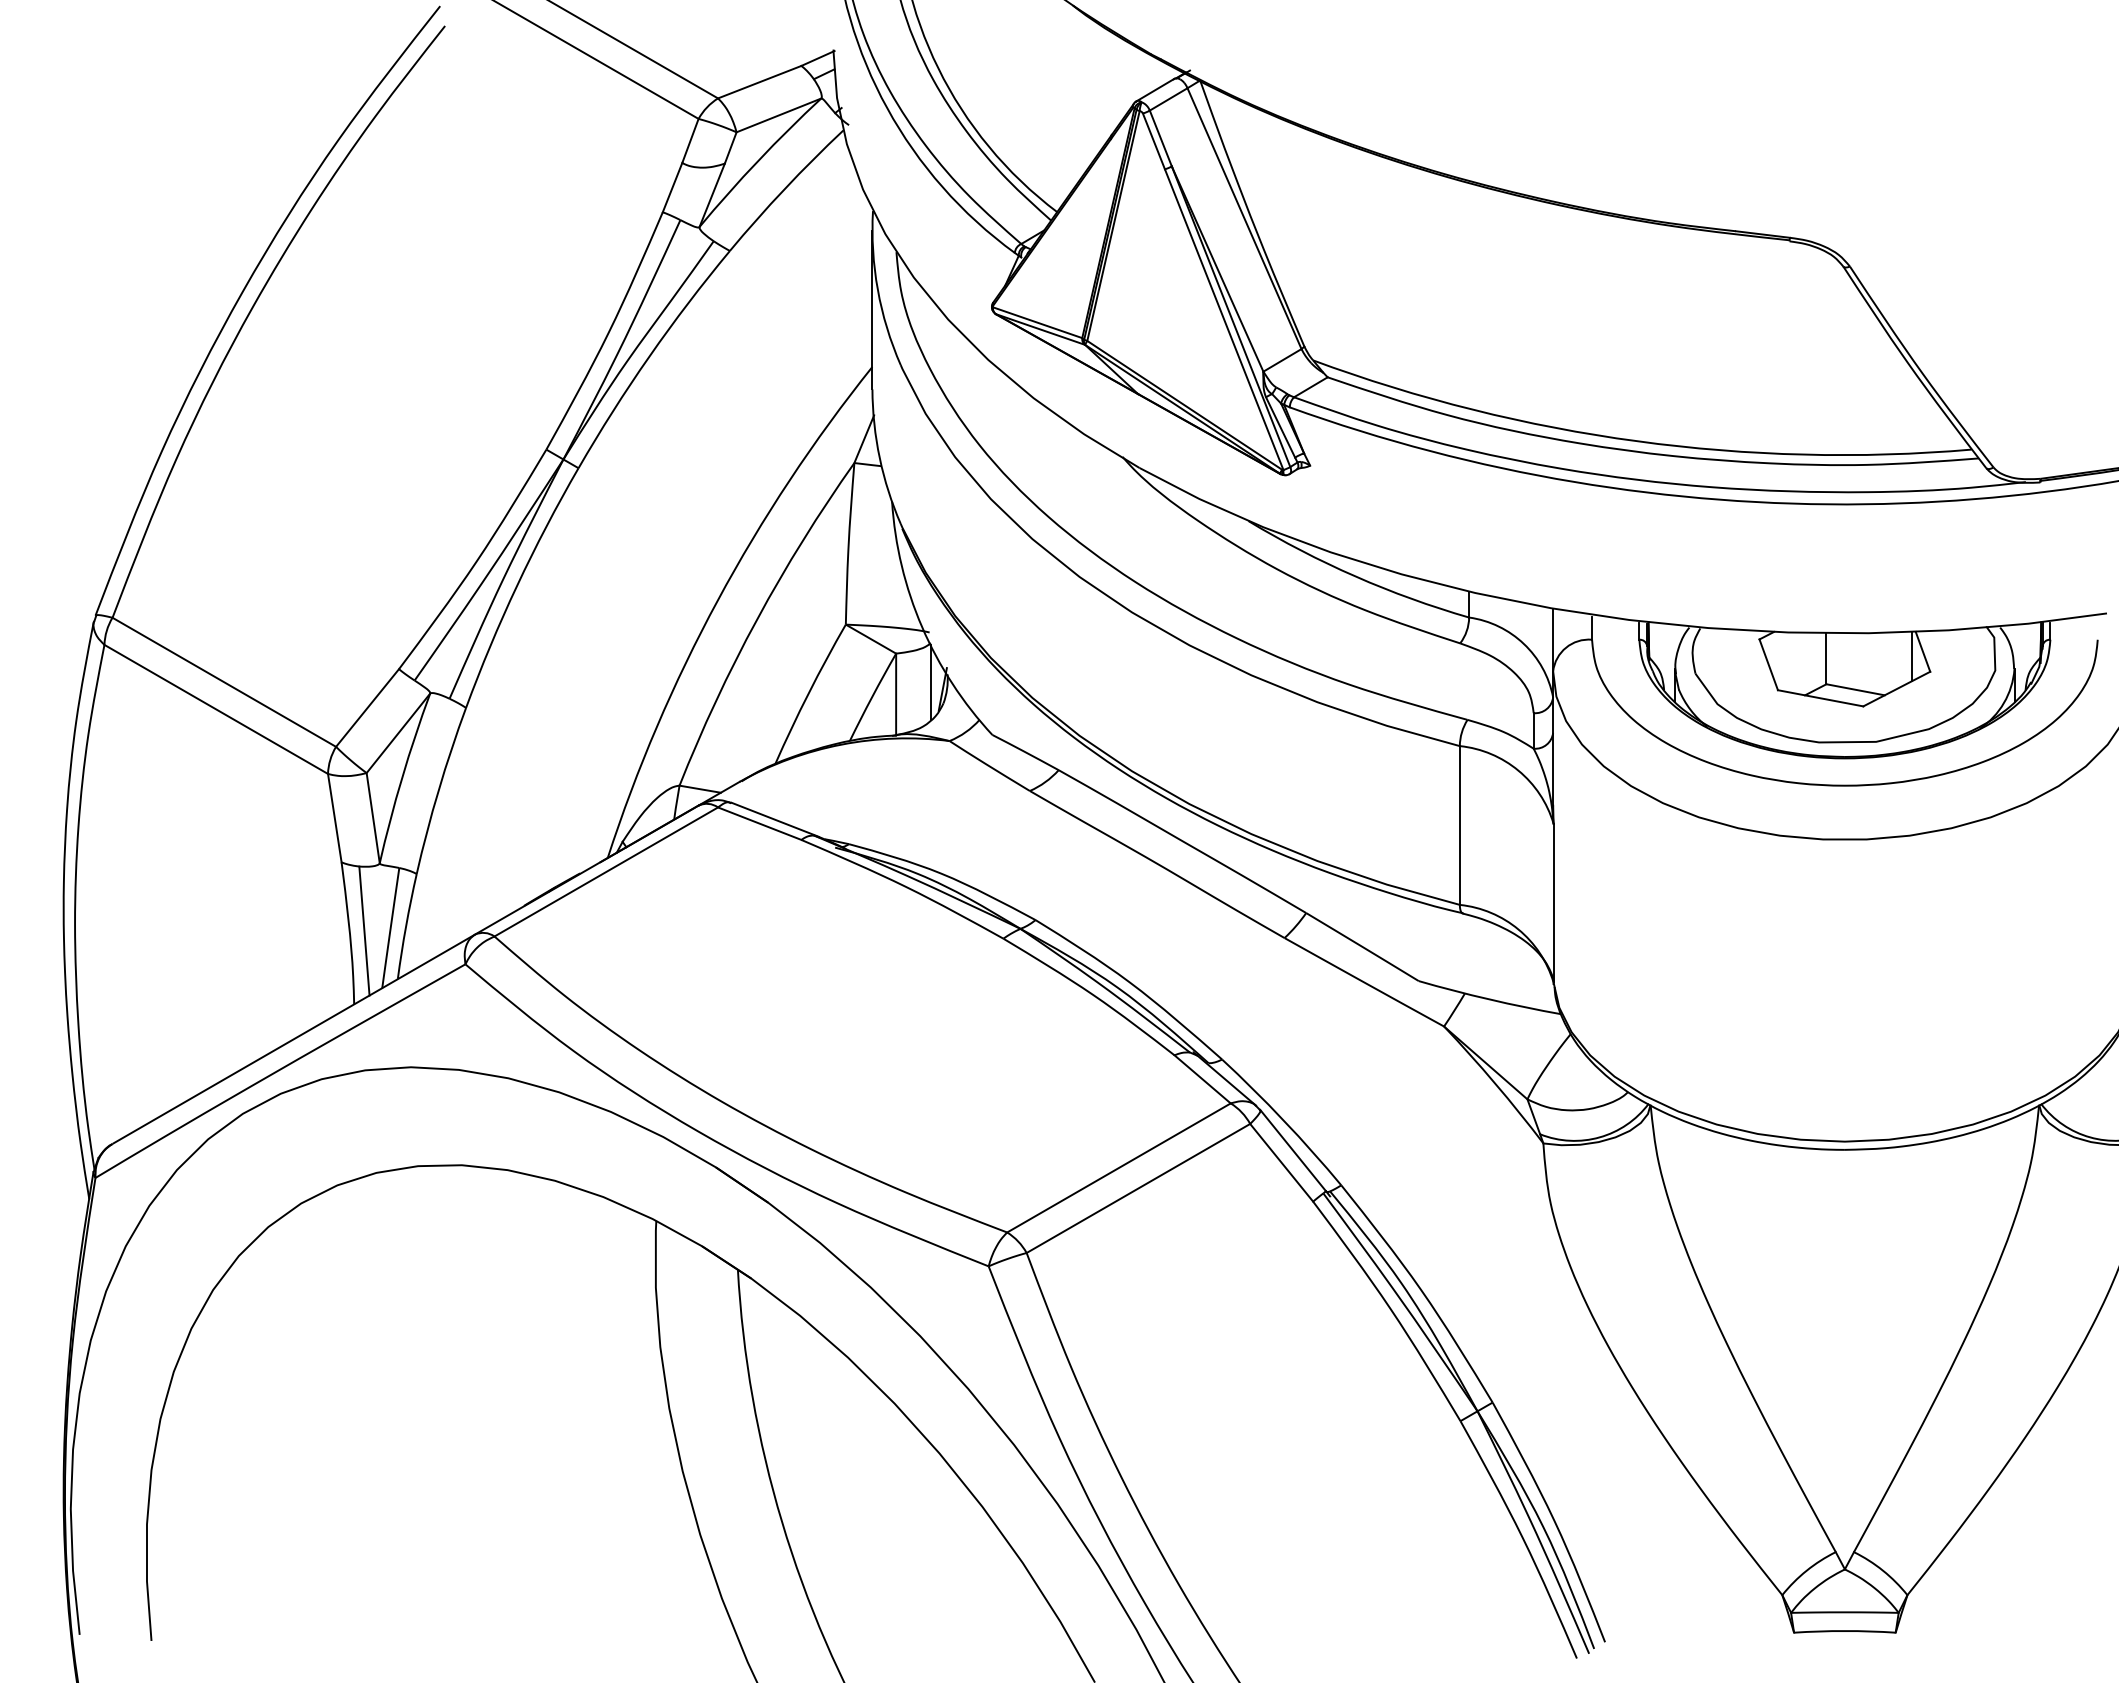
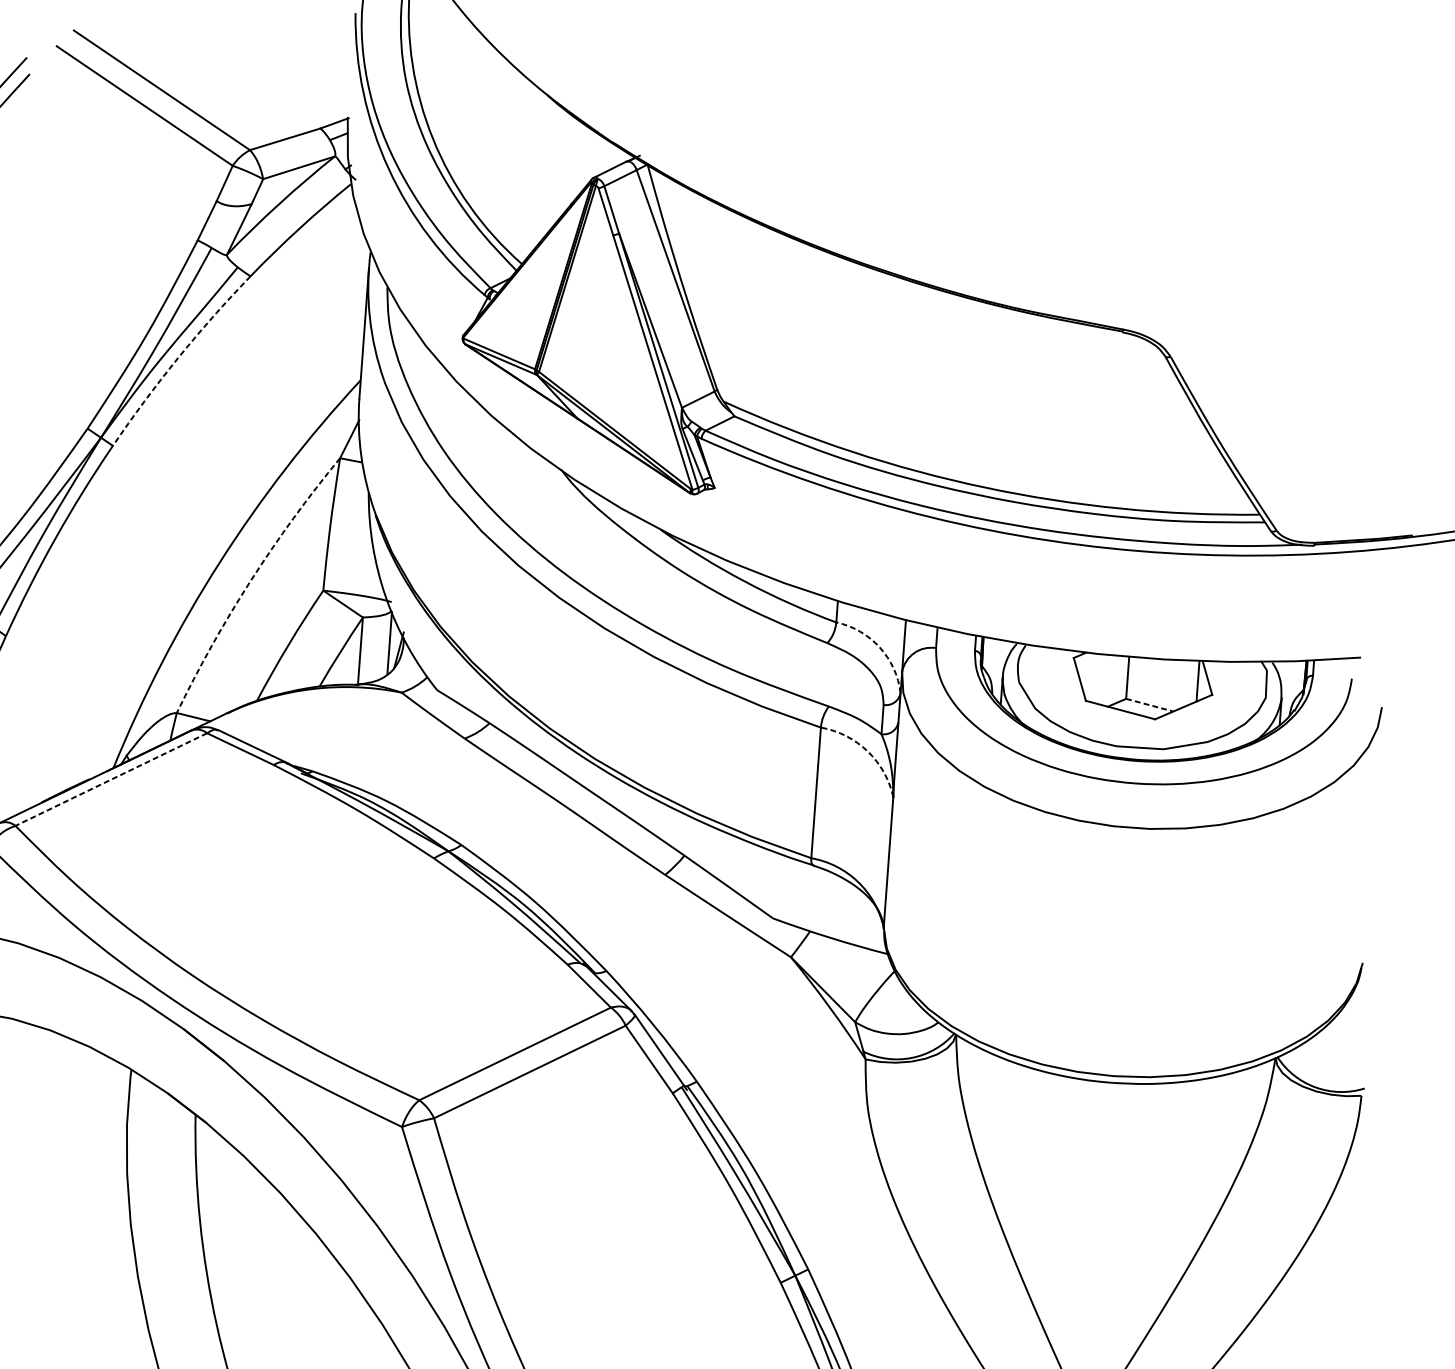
arc: (649, 356) -> (178, 358), solid -> dashed
arc: (757, 619) -> (250, 581), solid -> dashed
arc: (1523, 643) -> (879, 647), solid -> dashed
line: (1855, 689) -> (1149, 704), solid -> dashed
arc: (1518, 770) -> (867, 751), solid -> dashed
line: (605, 872) -> (110, 779), solid -> dashed

